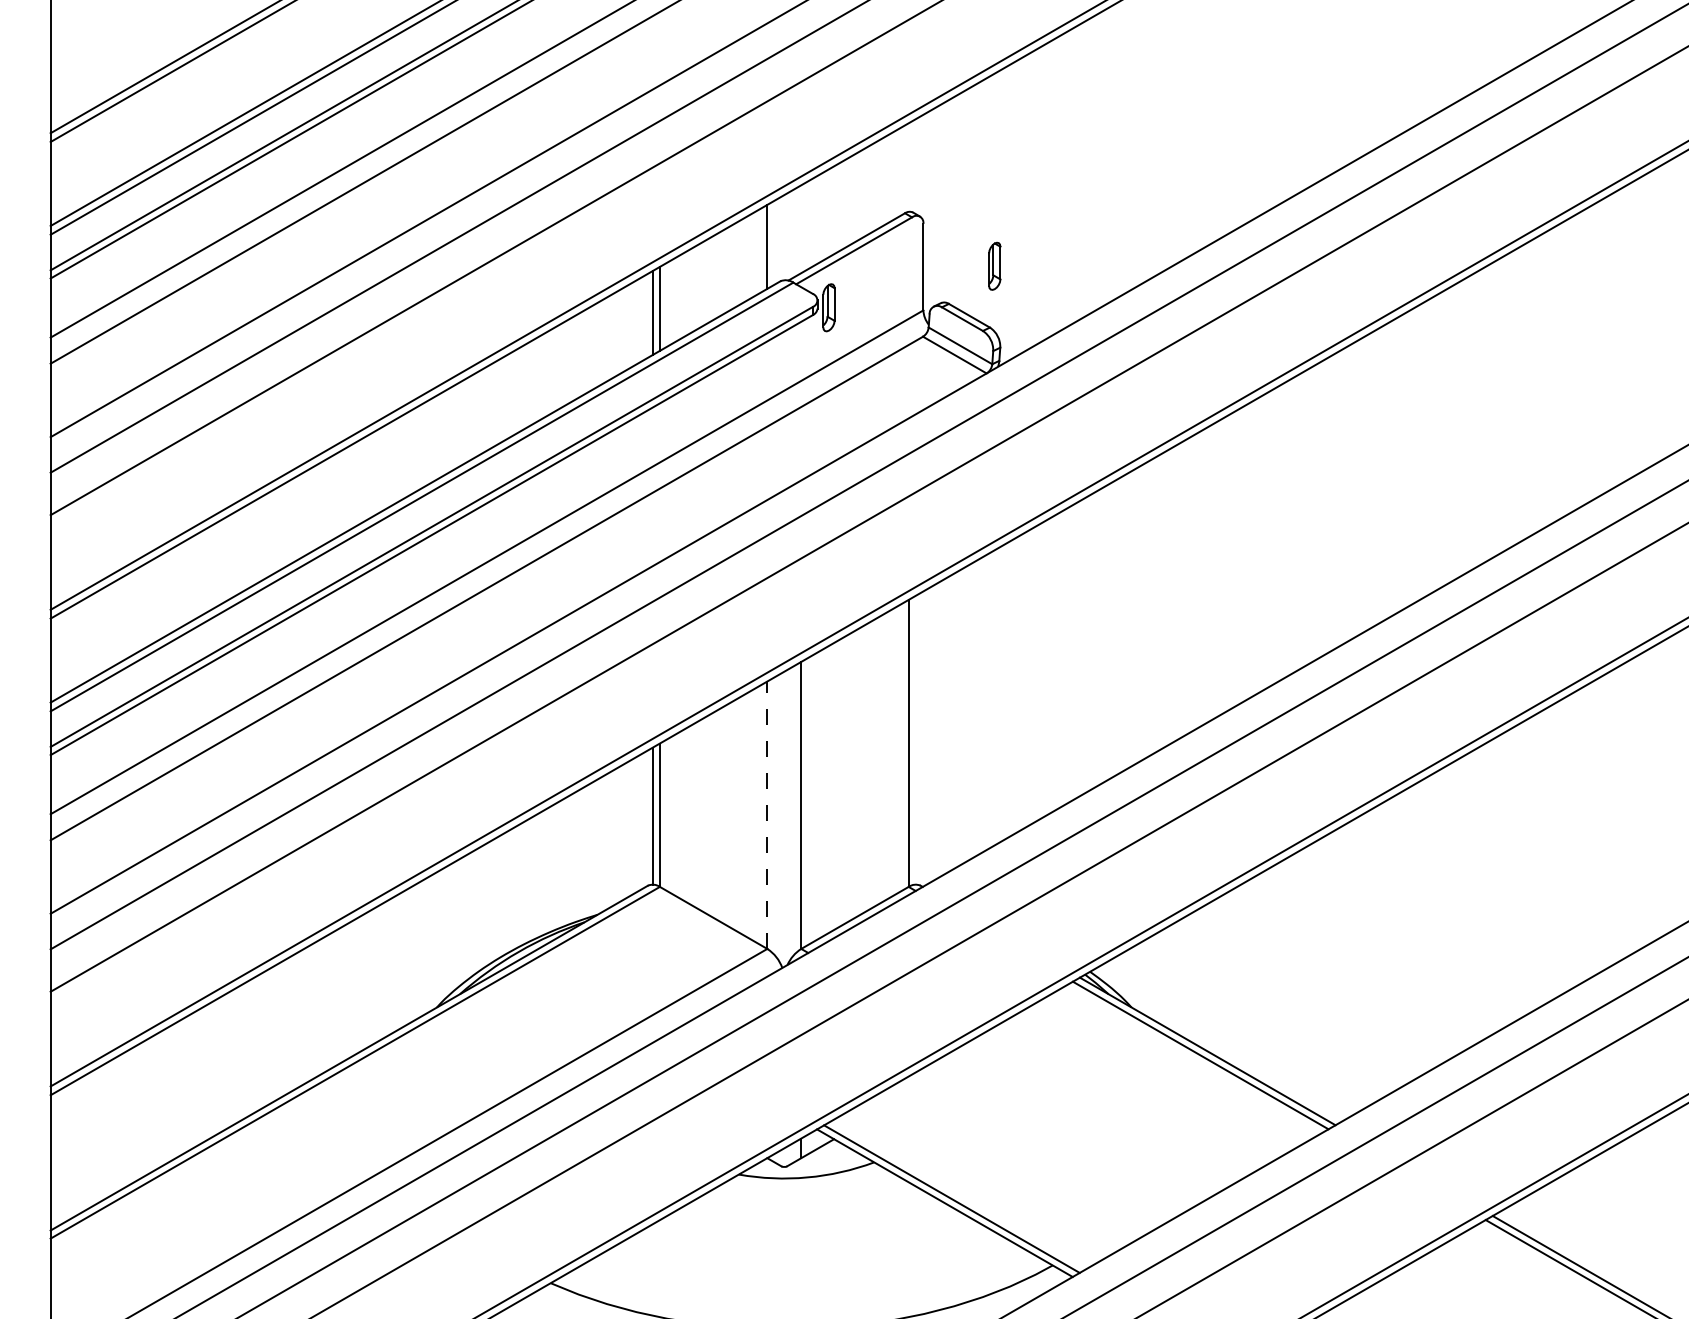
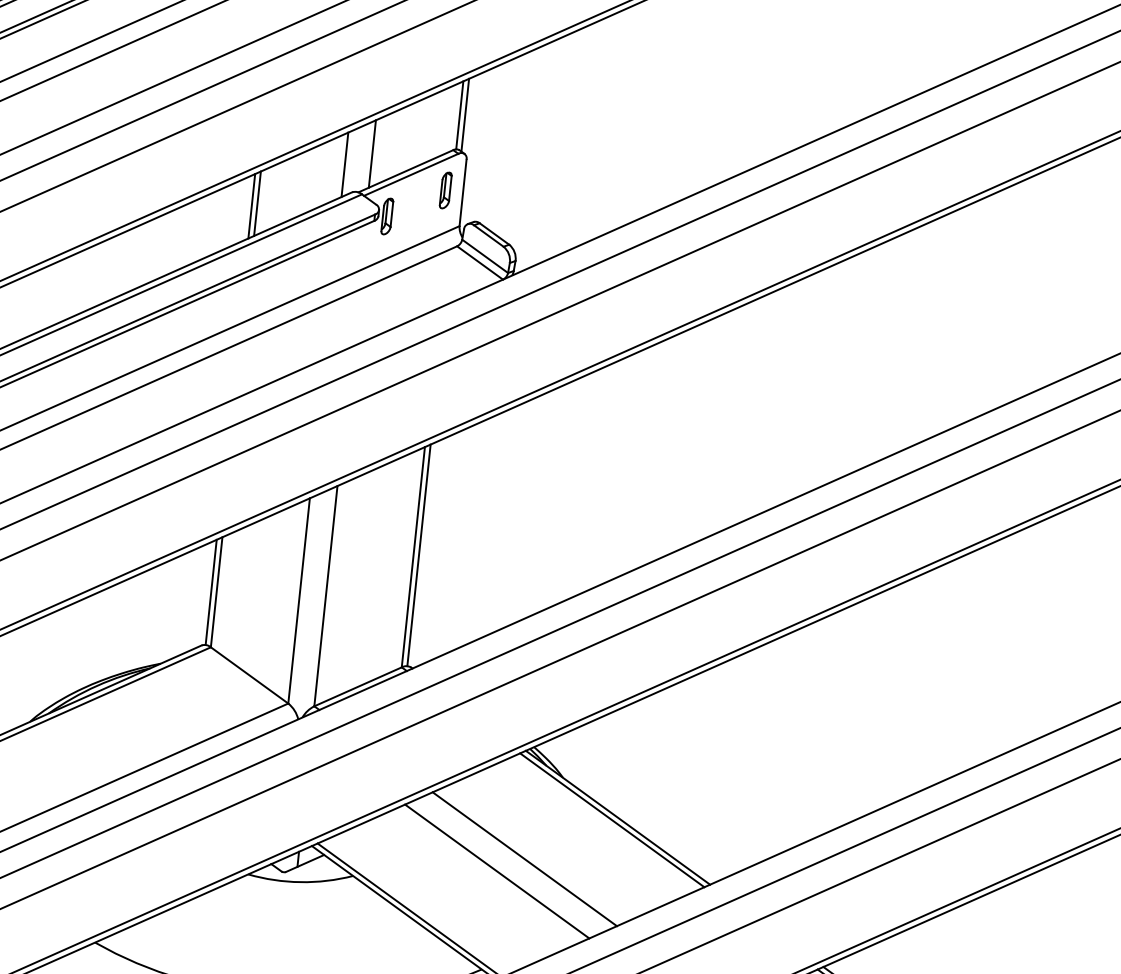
line: (915, 166) -> (465, 115), added
line: (908, 167) -> (459, 115), added
line: (801, 229) -> (372, 154), added
part: (994, 265) -> (445, 189), moved
line: (915, 739) -> (418, 554), added
line: (767, 815) -> (299, 601), dashed -> solid
line: (1093, 1117) -> (525, 859), added
line: (1059, 1136) -> (497, 871), added

